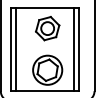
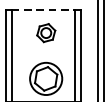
line: (45, 7) -> (43, 9), solid -> dashed
part: (47, 28) -> (45, 32), size x0.7

